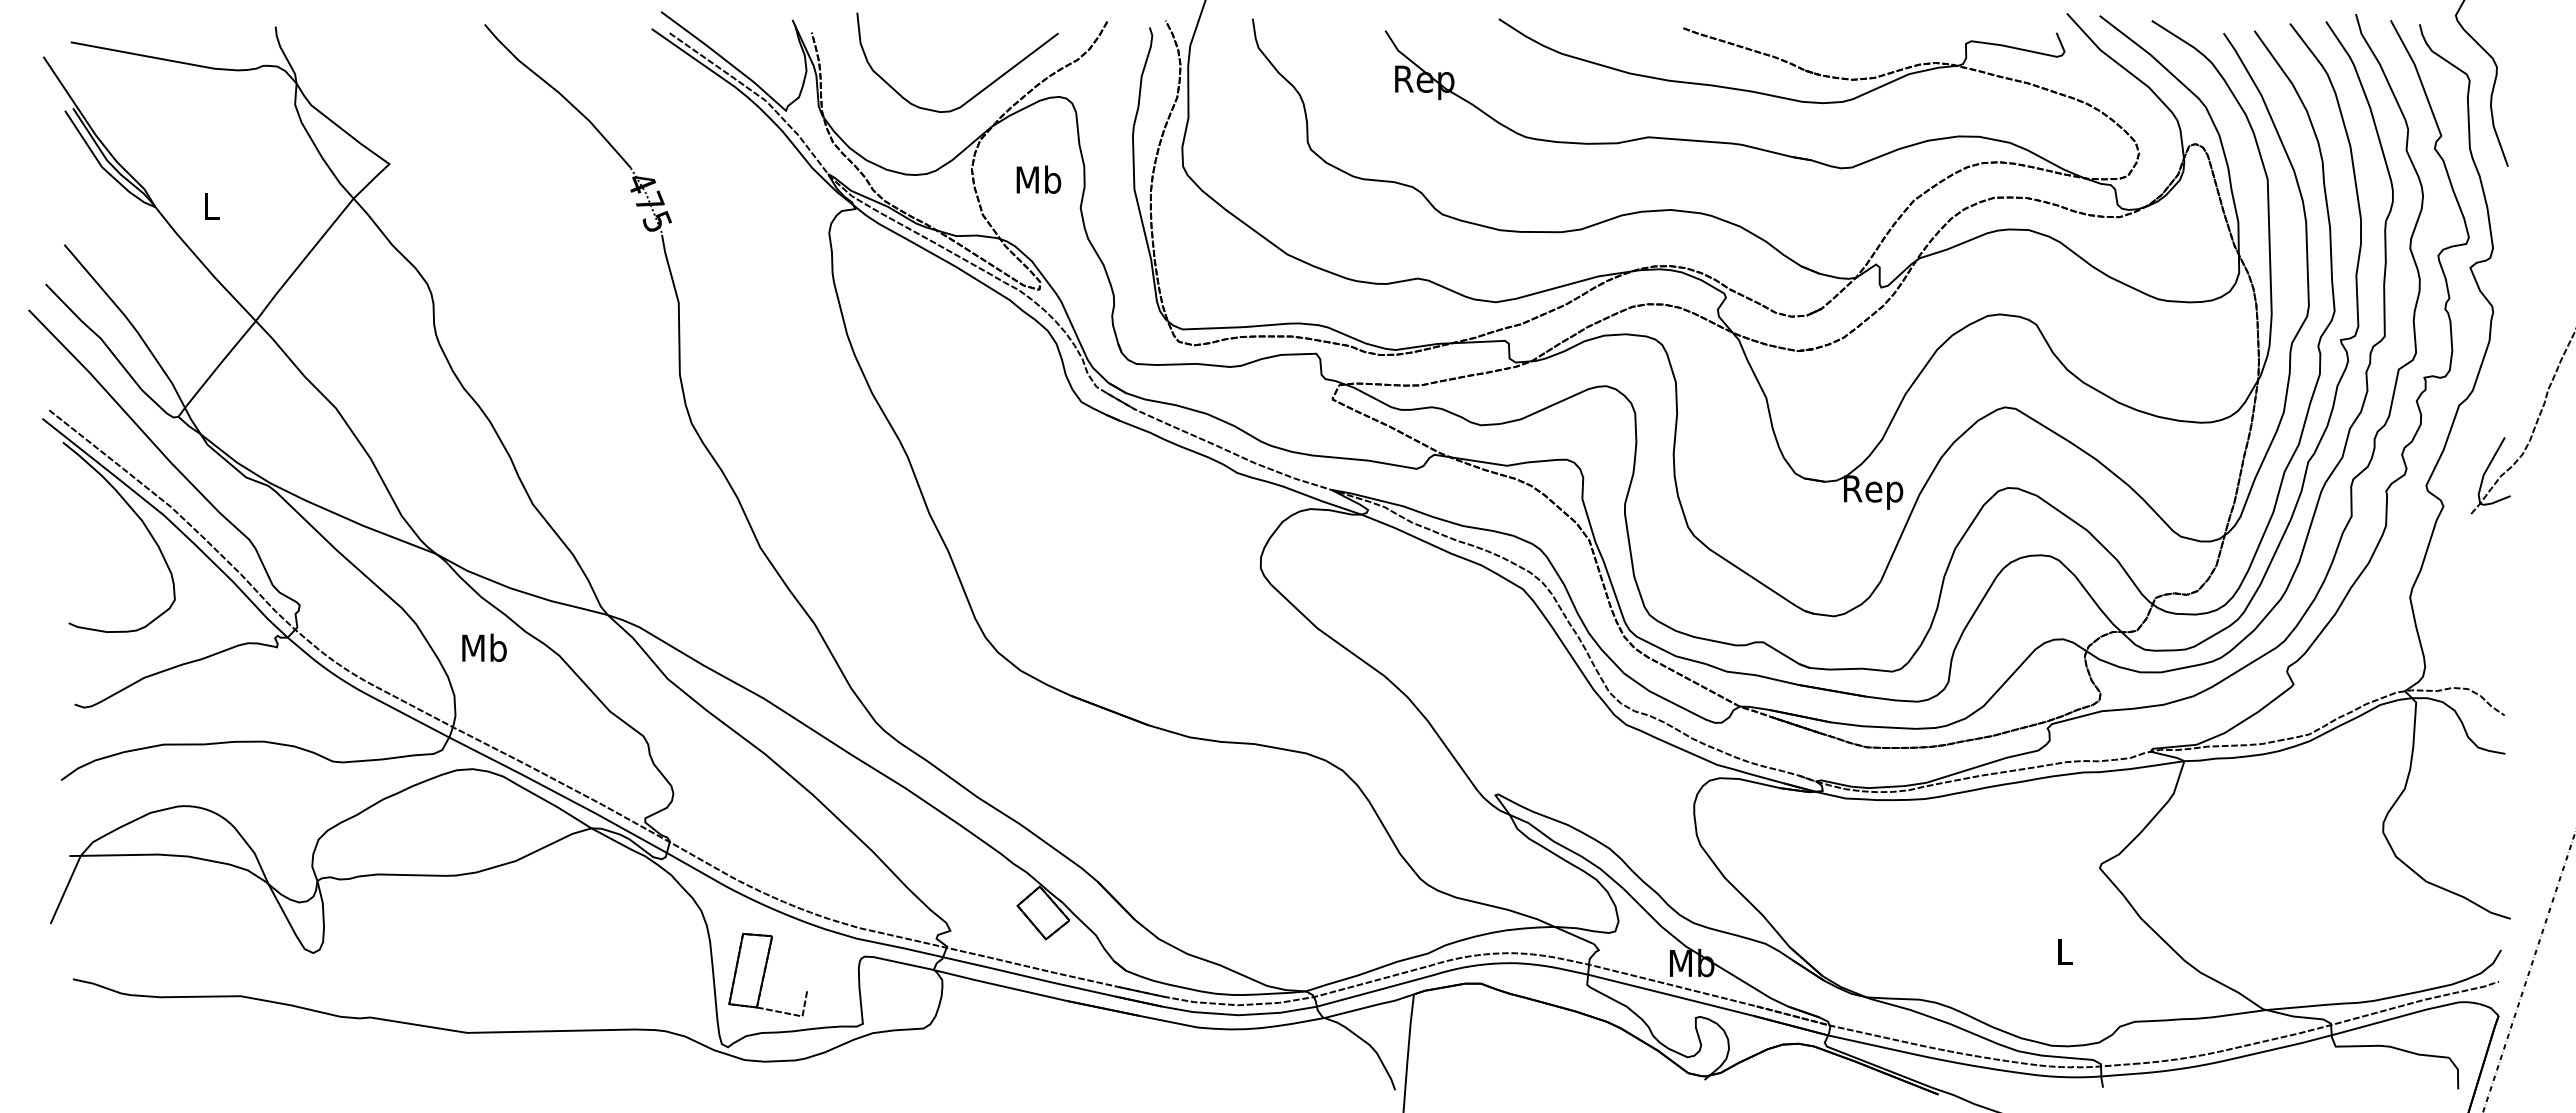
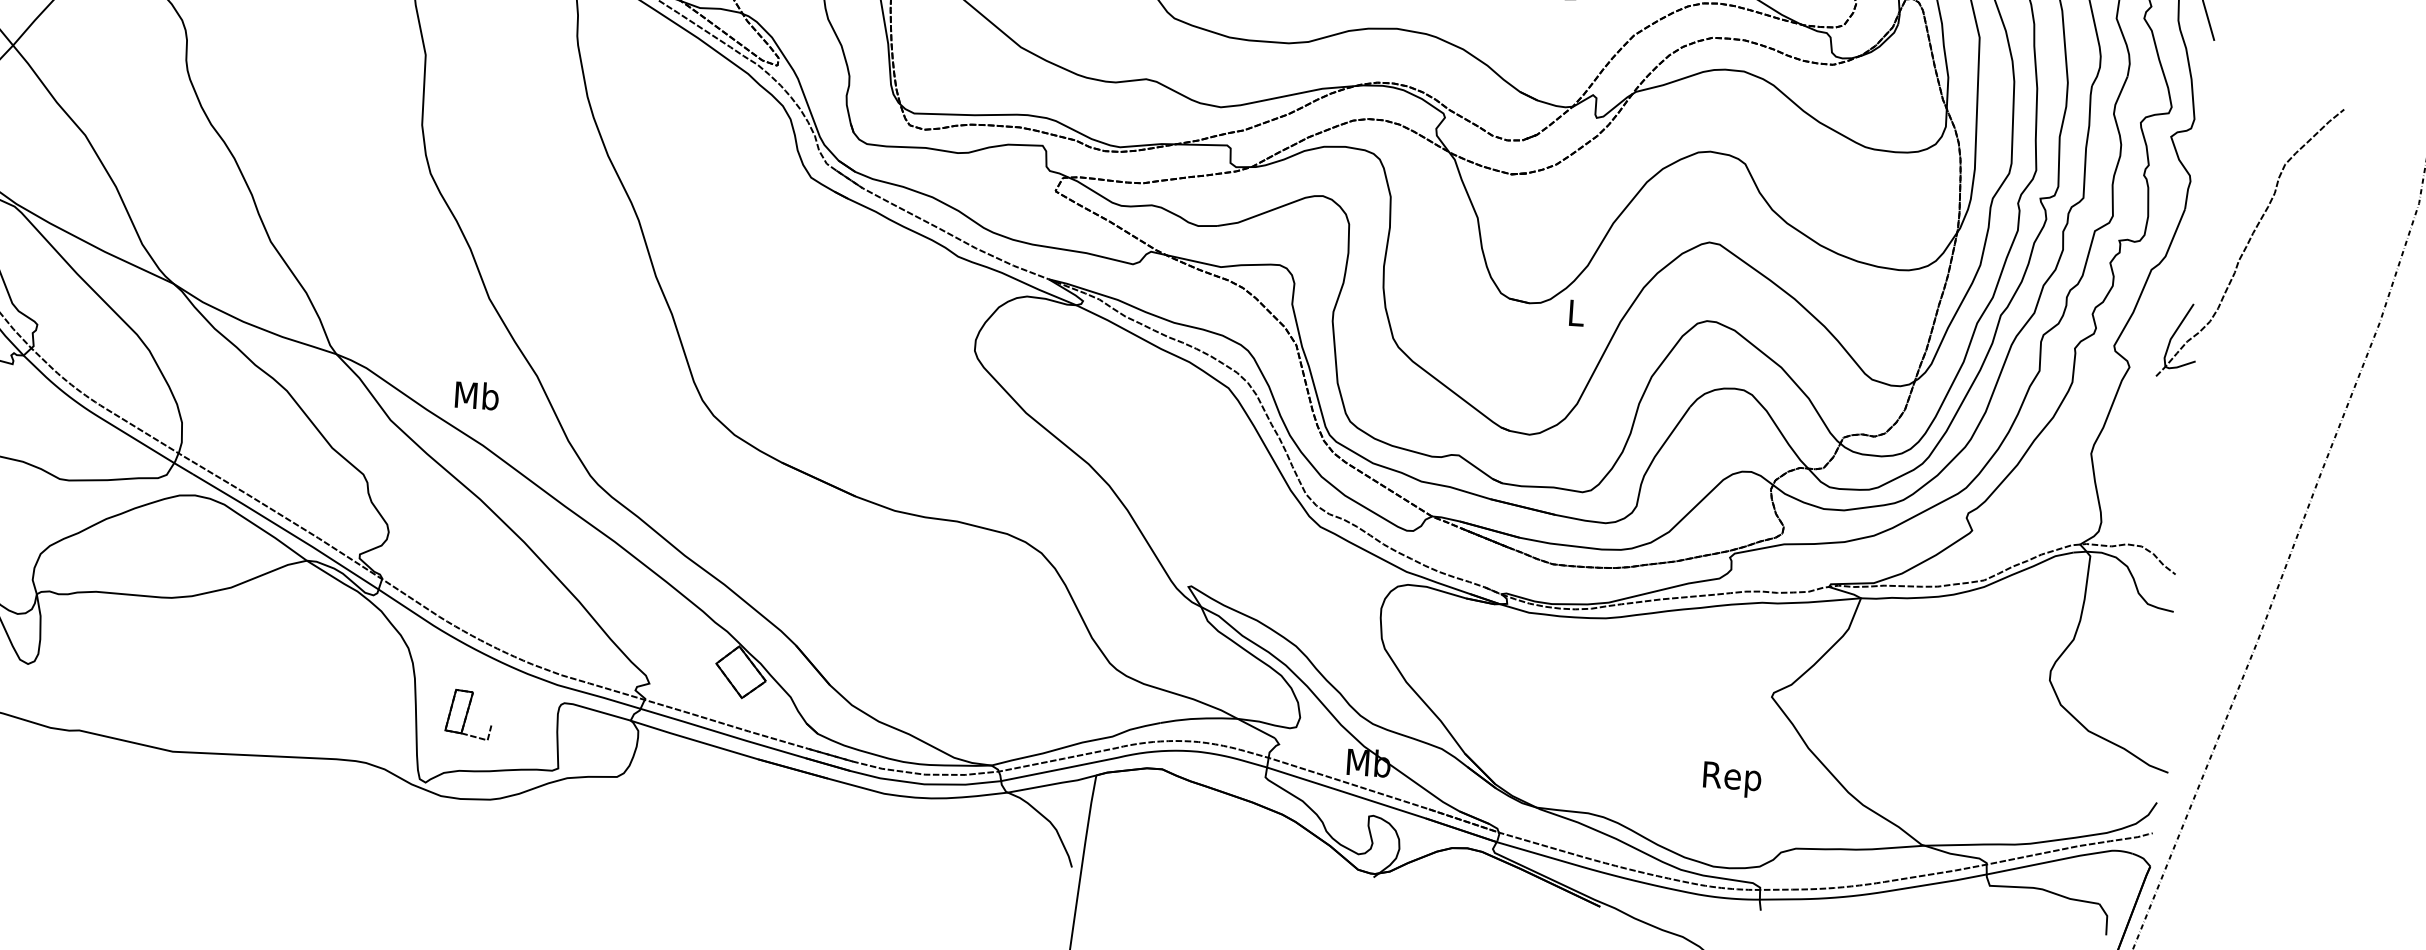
text: (1873, 492) -> (1575, 316), Rep -> L
text: (484, 647) -> (477, 395), moved
text: (2064, 955) -> (1731, 779), L -> Rep
part: (767, 974) -> (468, 714), size x0.6

